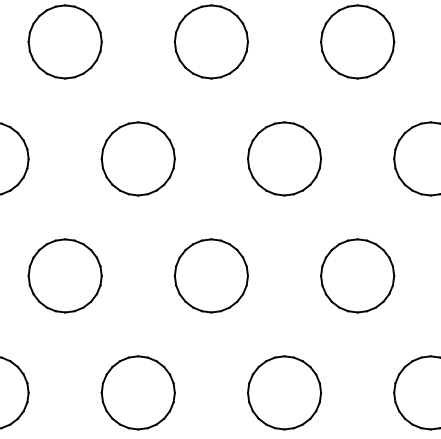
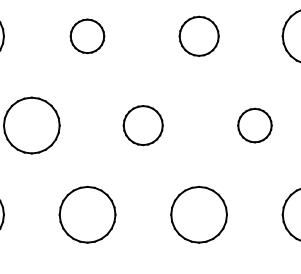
part: (137, 158) -> (86, 36), size x0.6
part: (284, 158) -> (199, 36), size x0.7
part: (210, 275) -> (142, 125), size x0.7
part: (357, 275) -> (254, 125), size x0.6

